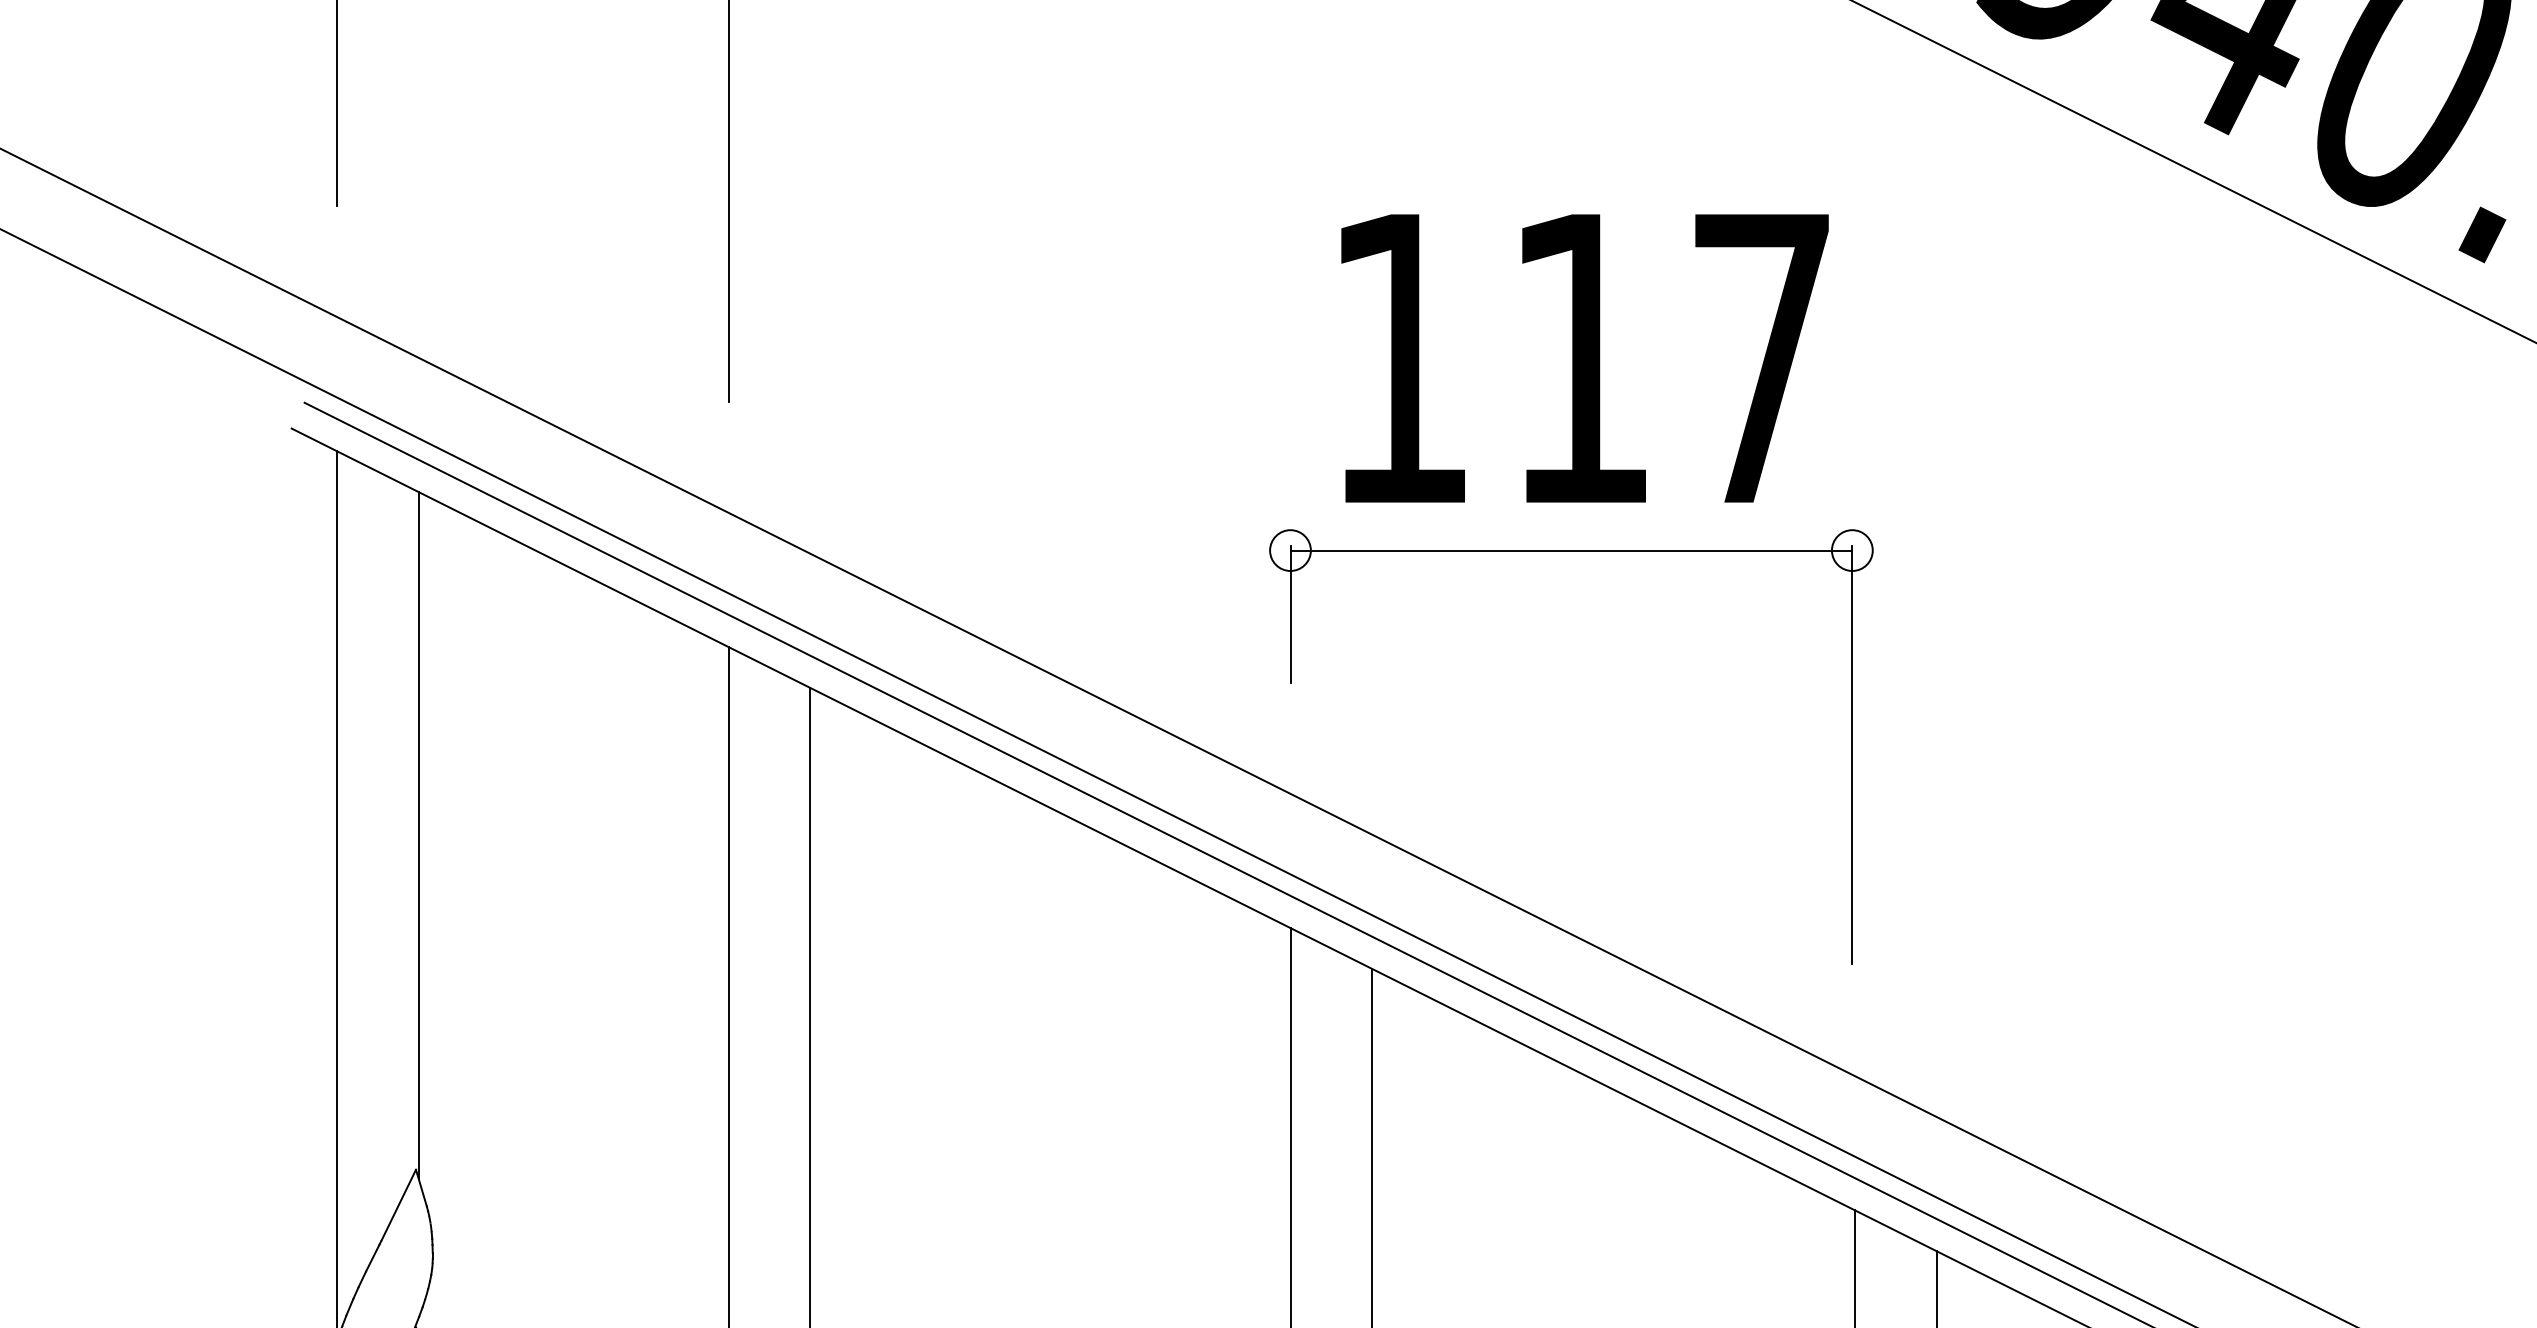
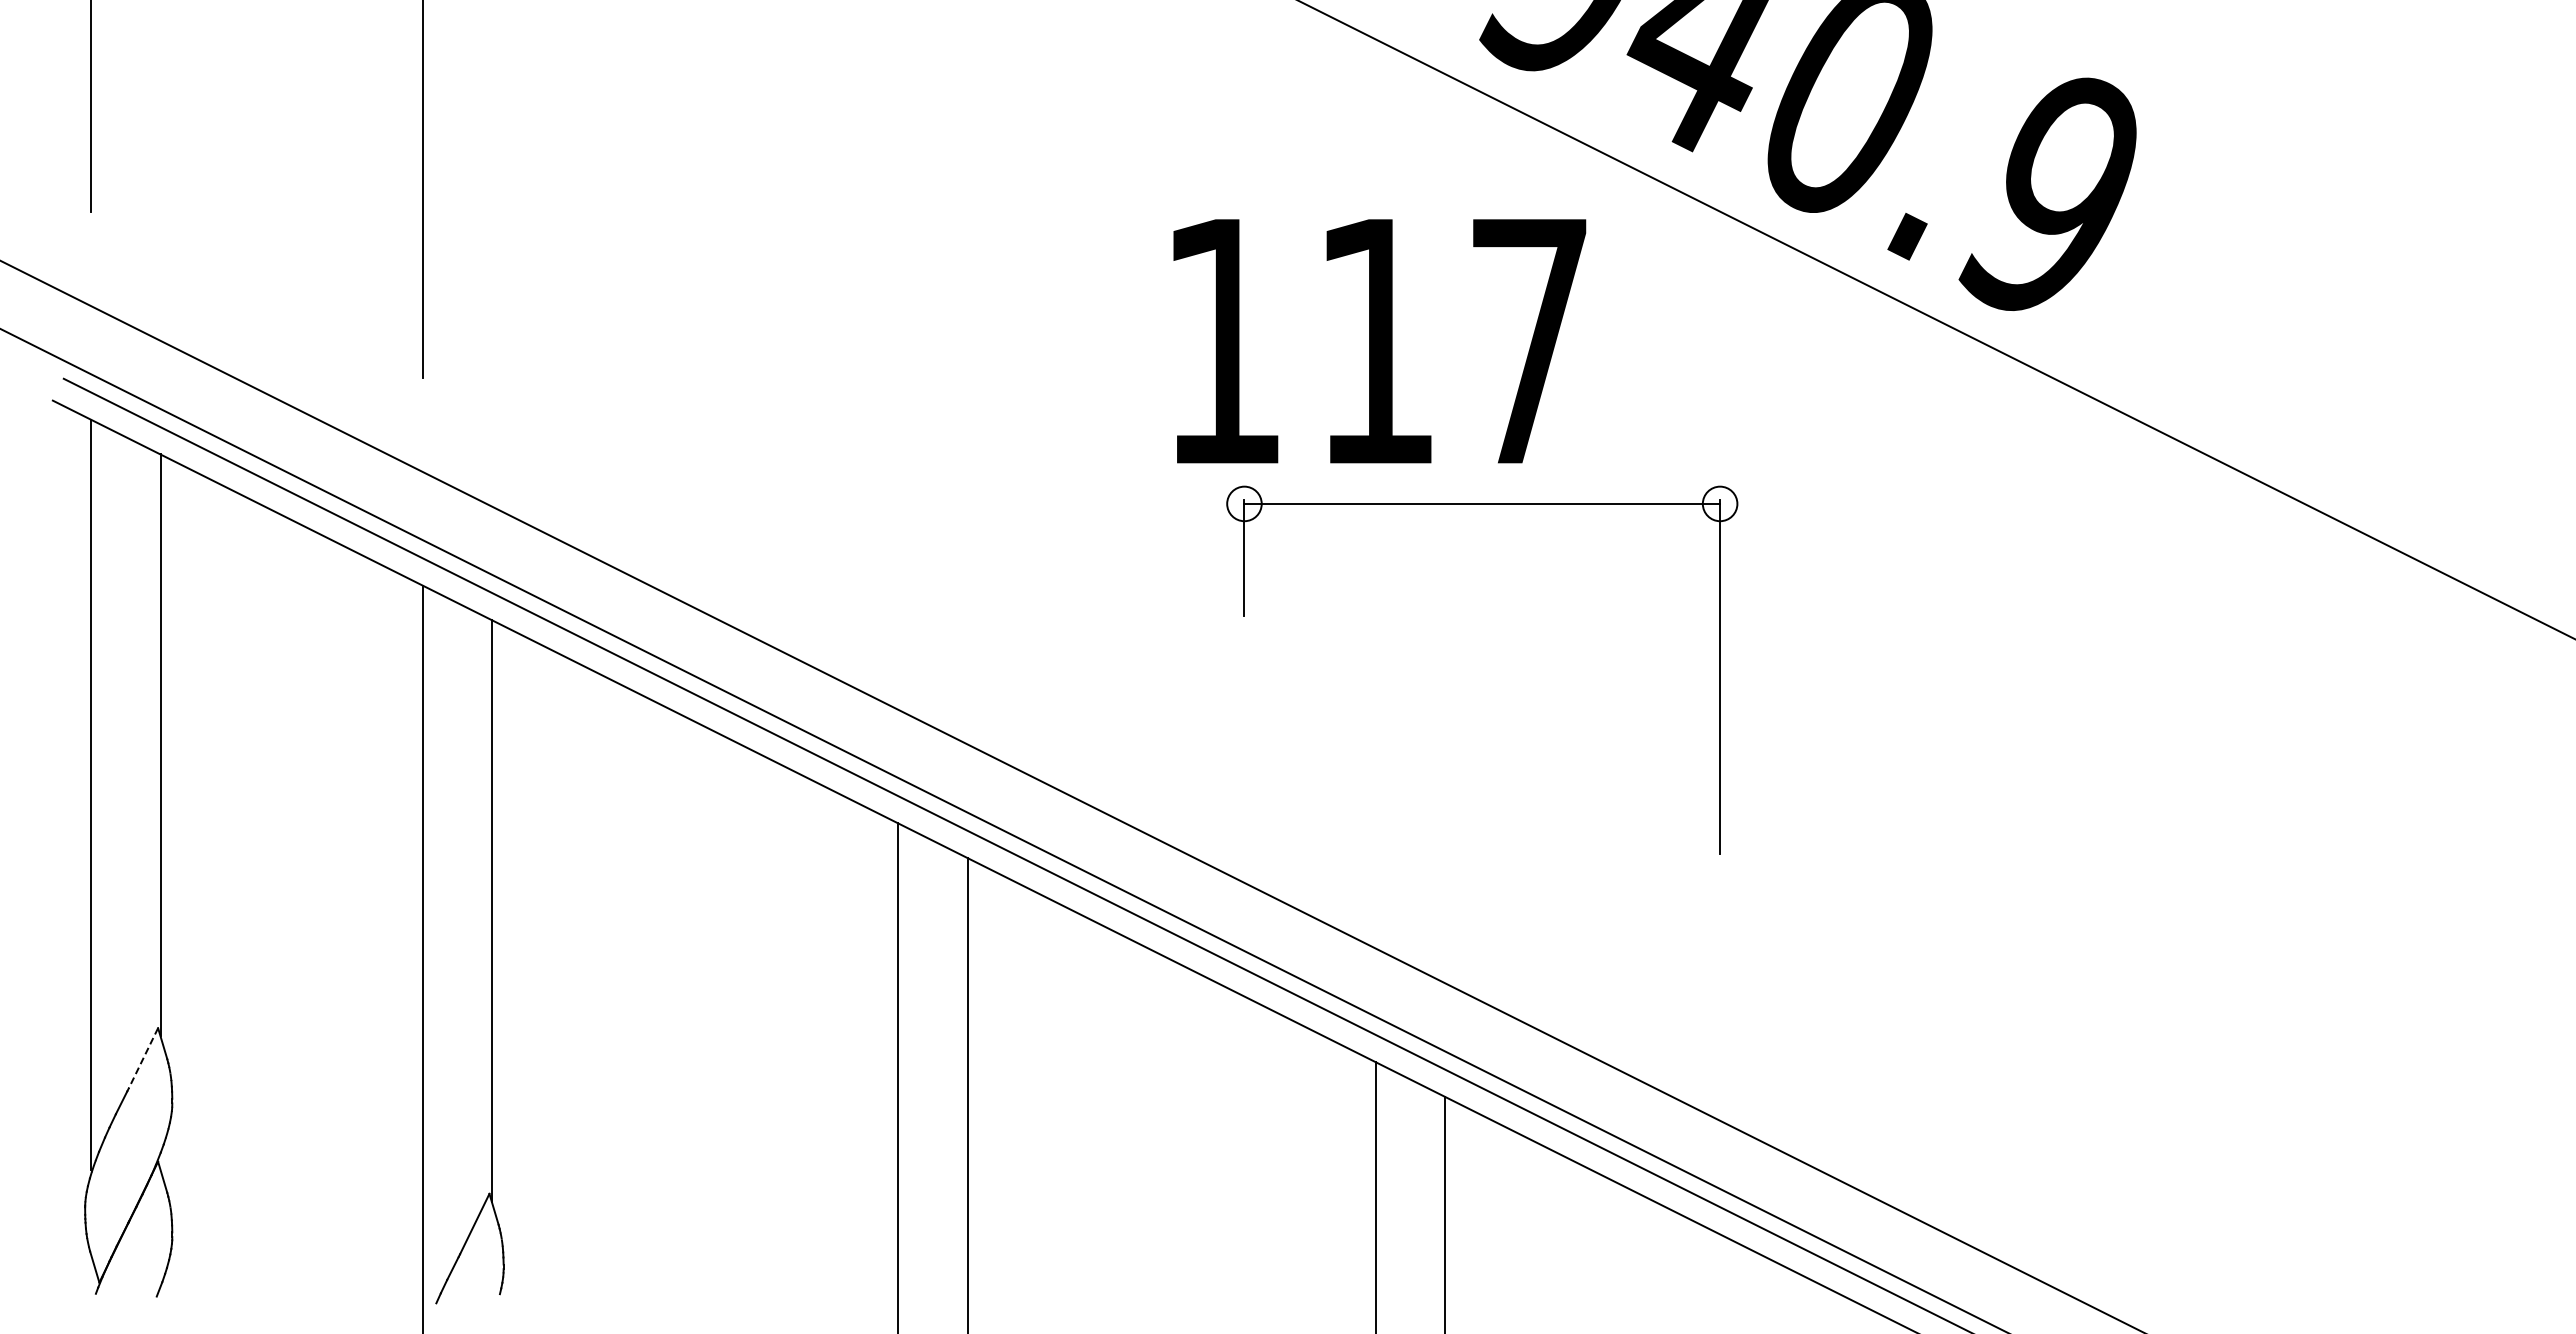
text: (1584, 358) -> (1379, 341), moved
part: (1571, 551) -> (1482, 504), moved
line: (398, 1205) -> (143, 1058), solid -> dashed

